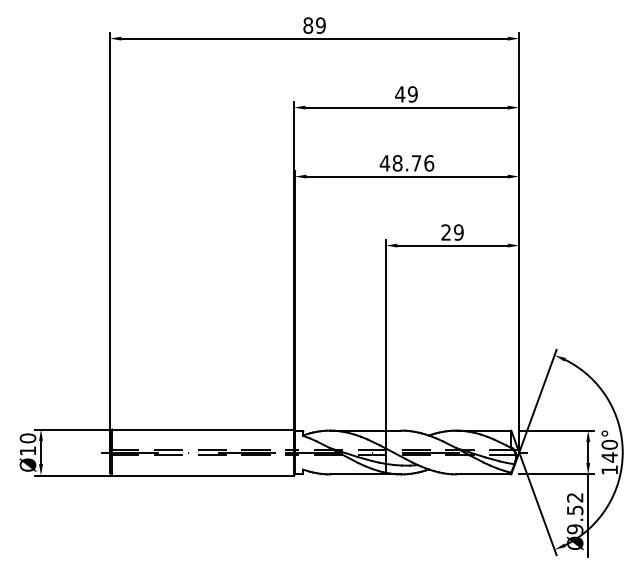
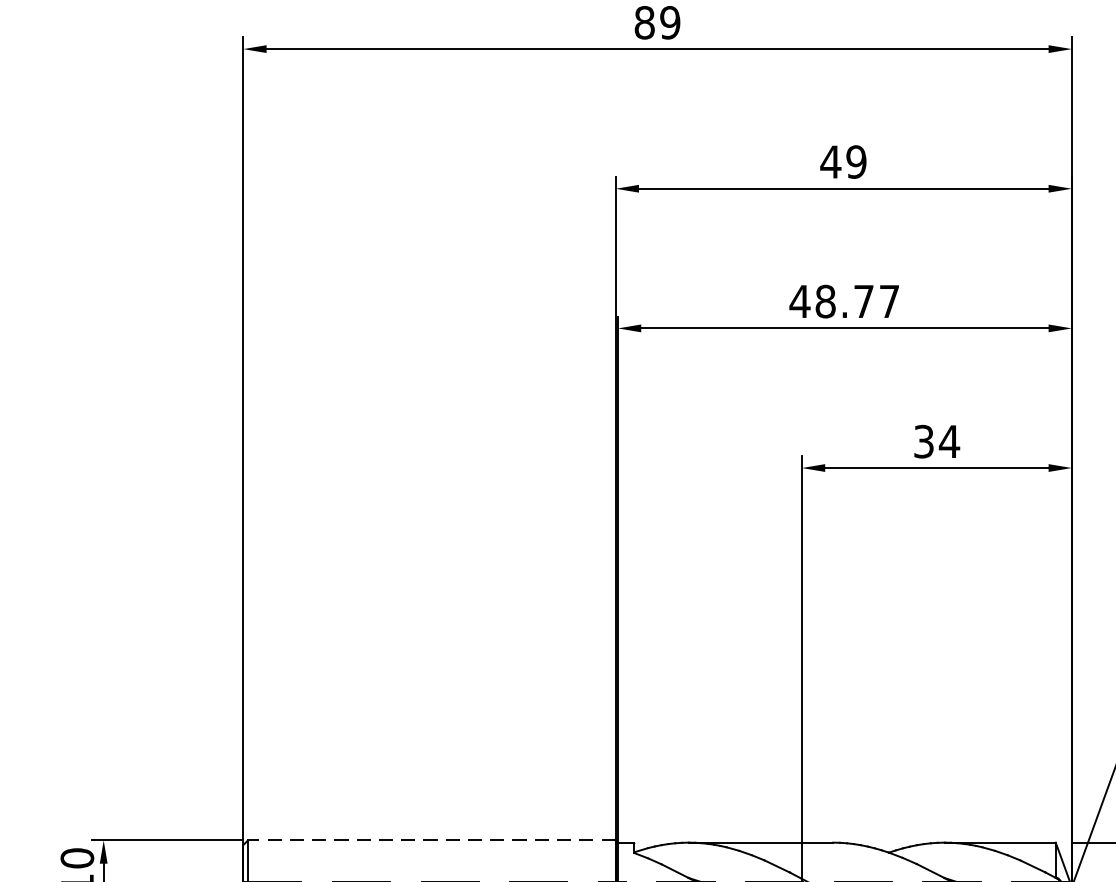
text: (429, 163) -> (890, 301), 48.76 -> 48.77
text: (452, 232) -> (936, 441), 29 -> 34
line: (203, 429) -> (432, 840), solid -> dashed

